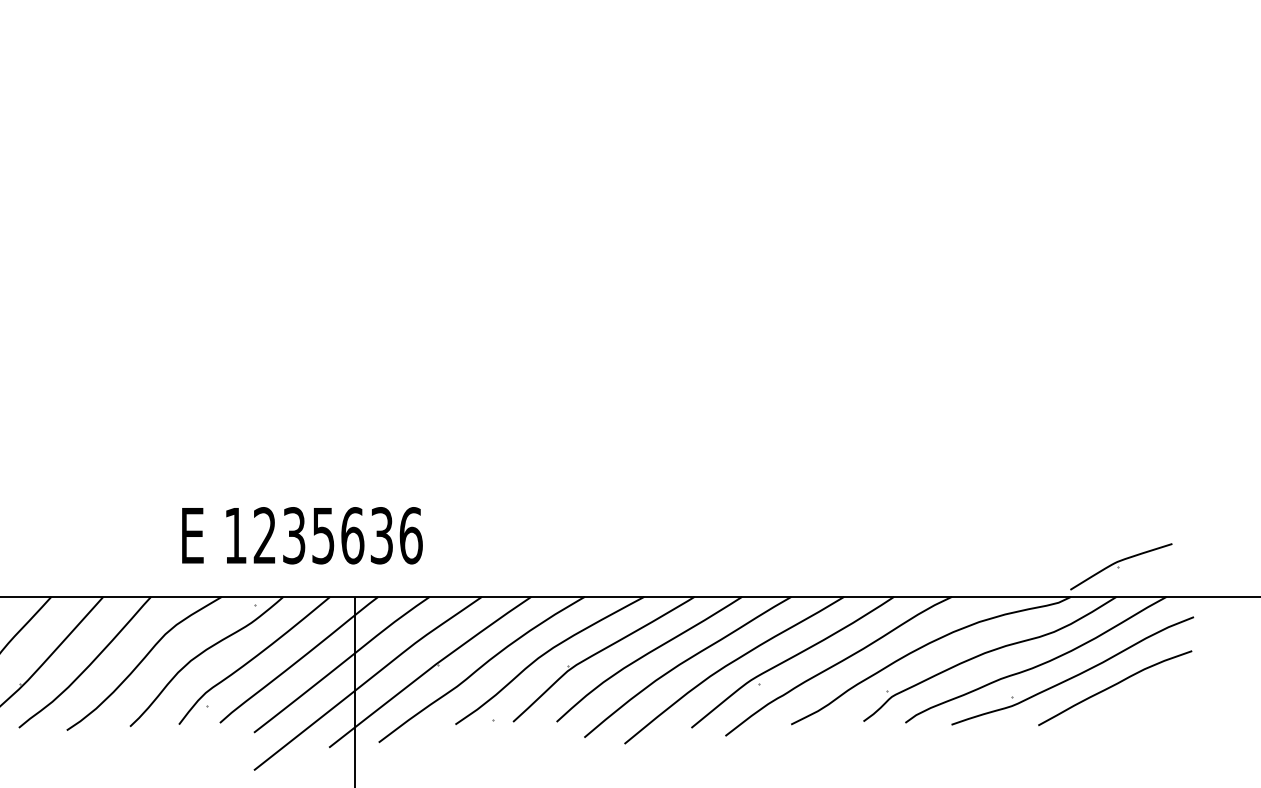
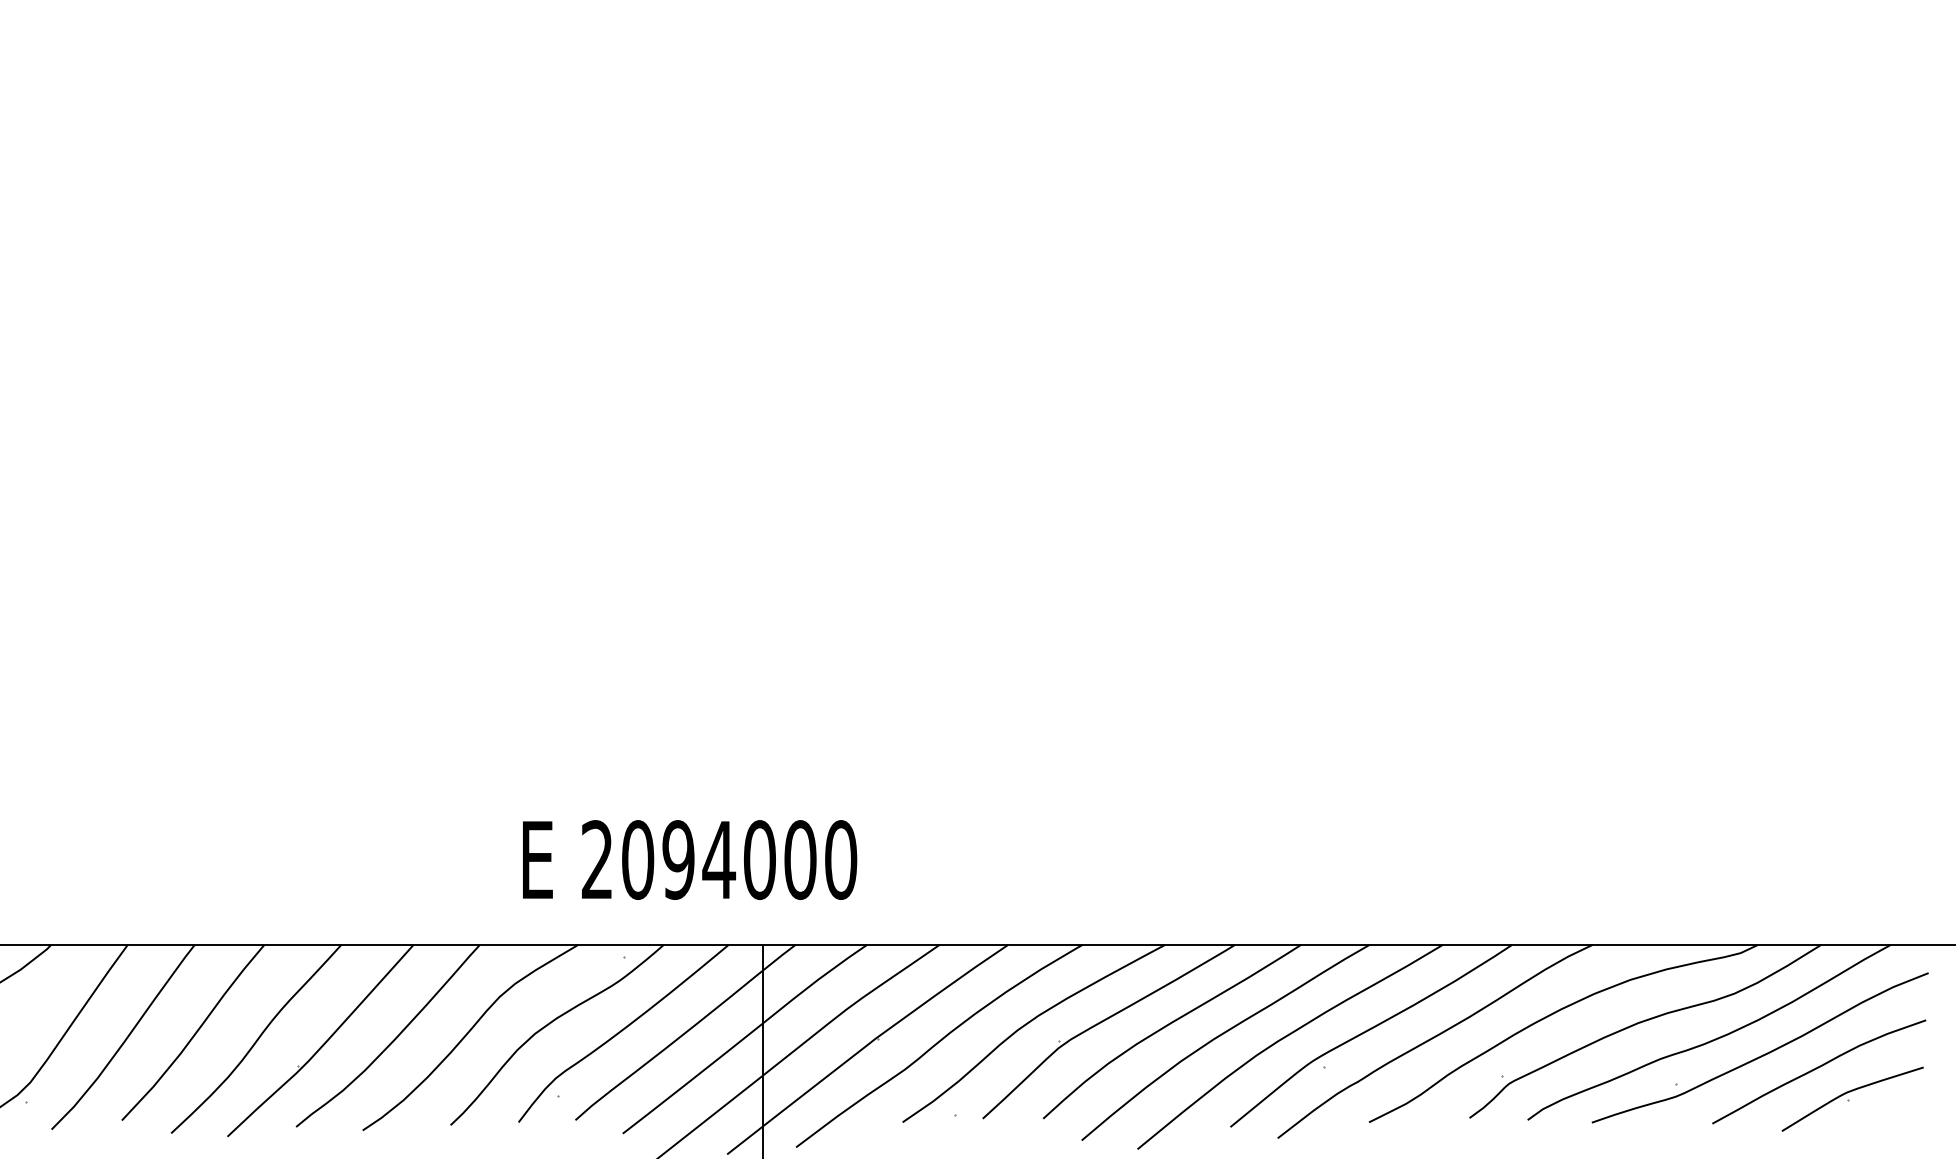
text: (323, 536) -> (719, 860), 1235636 -> 2094000
part: (1121, 566) -> (1852, 1098), moved

